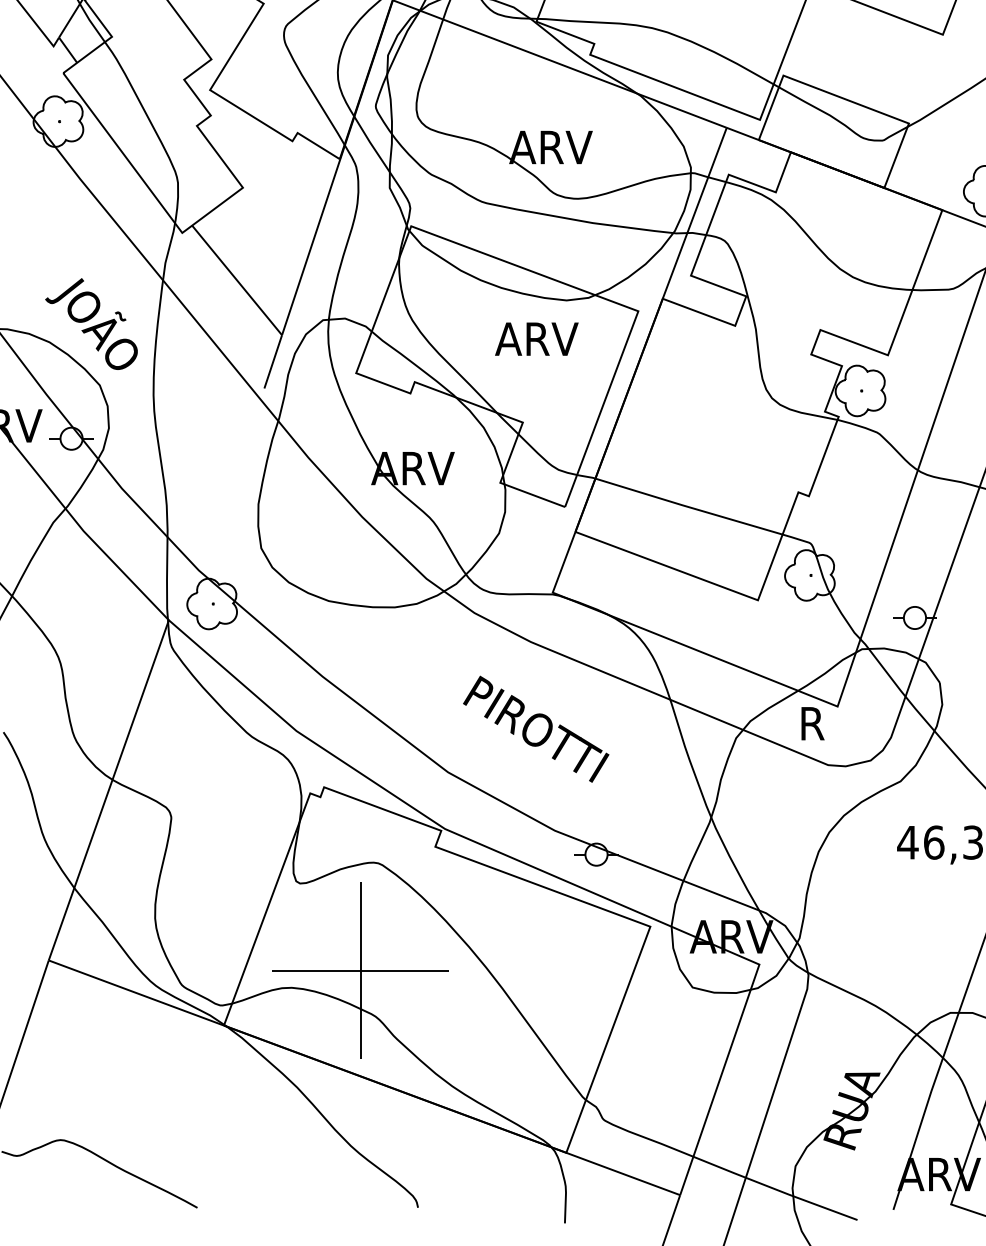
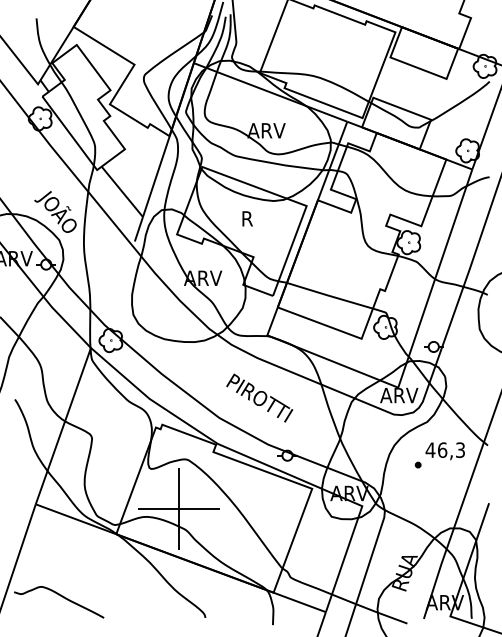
text: (537, 338) -> (260, 218), ARV -> R
text: (840, 723) -> (399, 395), R -> ARV
part: (879, 873) -> (417, 464), added

